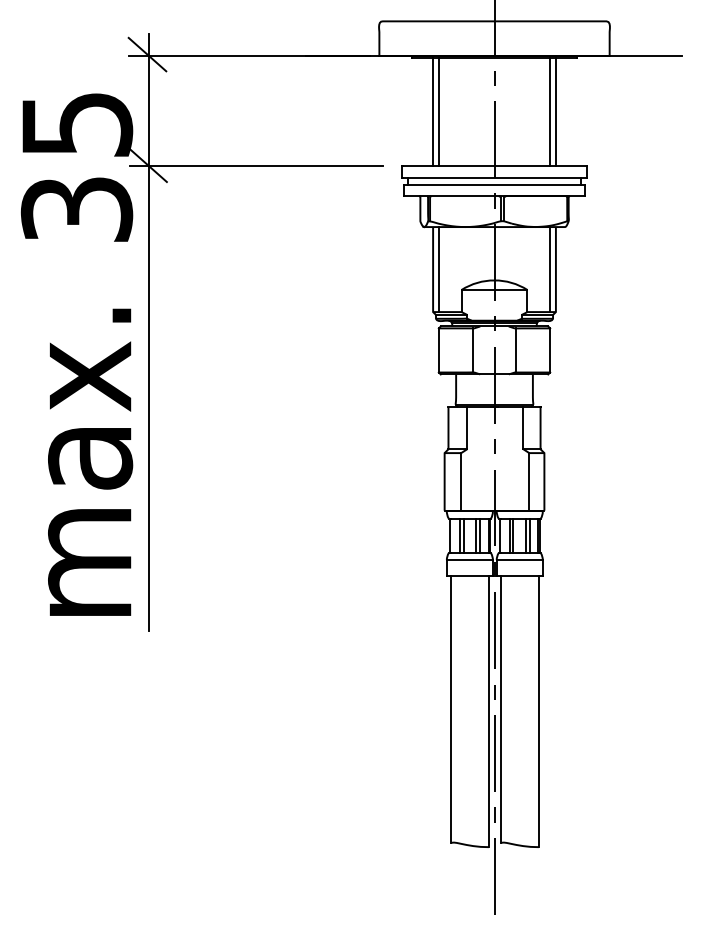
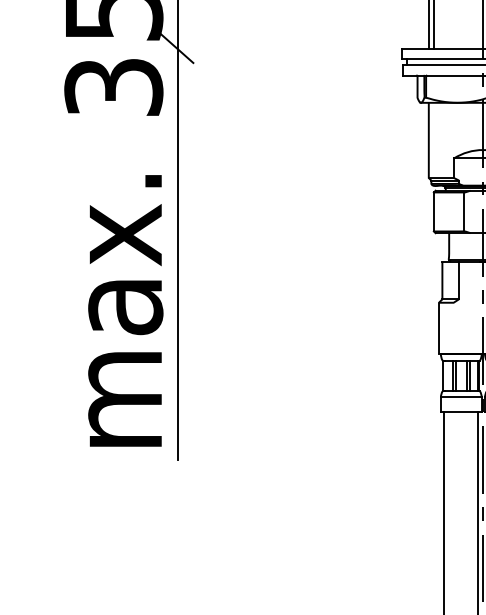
line: (256, 166) -> (272, 49), removed
line: (438, 269) -> (433, 140), removed
line: (461, 481) -> (453, 327), removed

